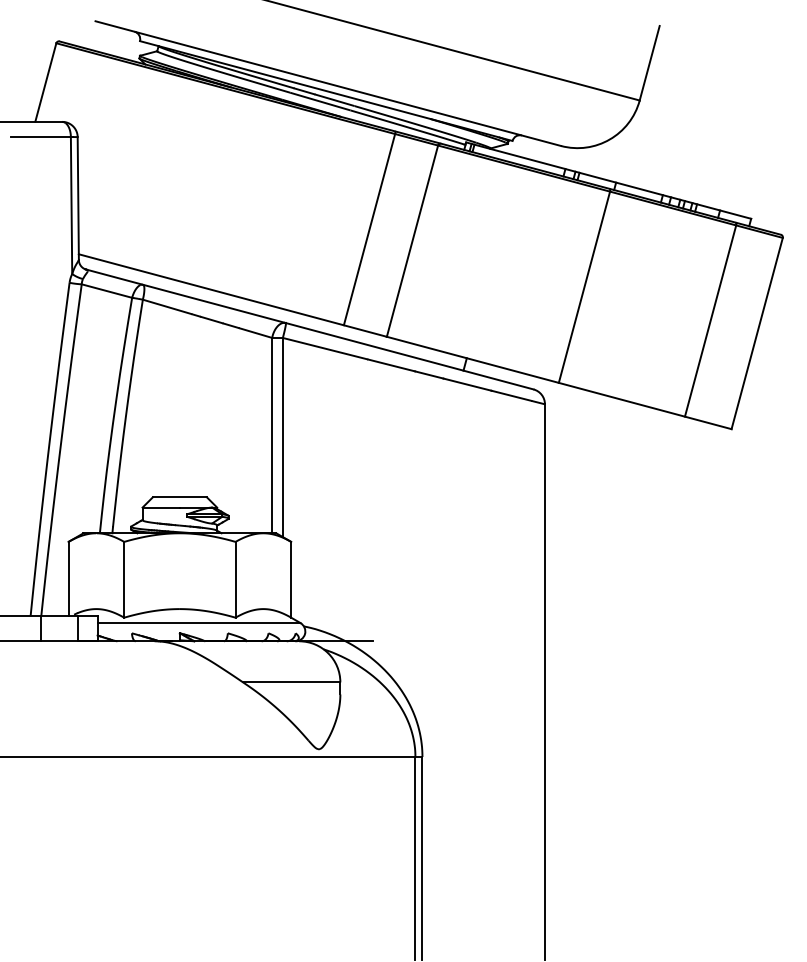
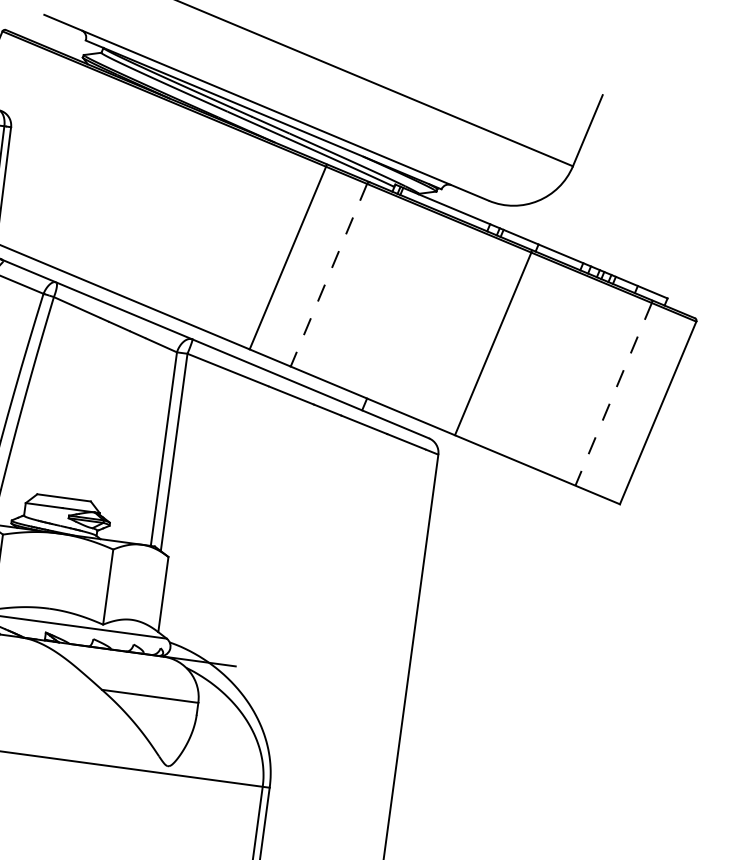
line: (412, 241) -> (328, 275), solid -> dashed
line: (710, 321) -> (613, 394), solid -> dashed

